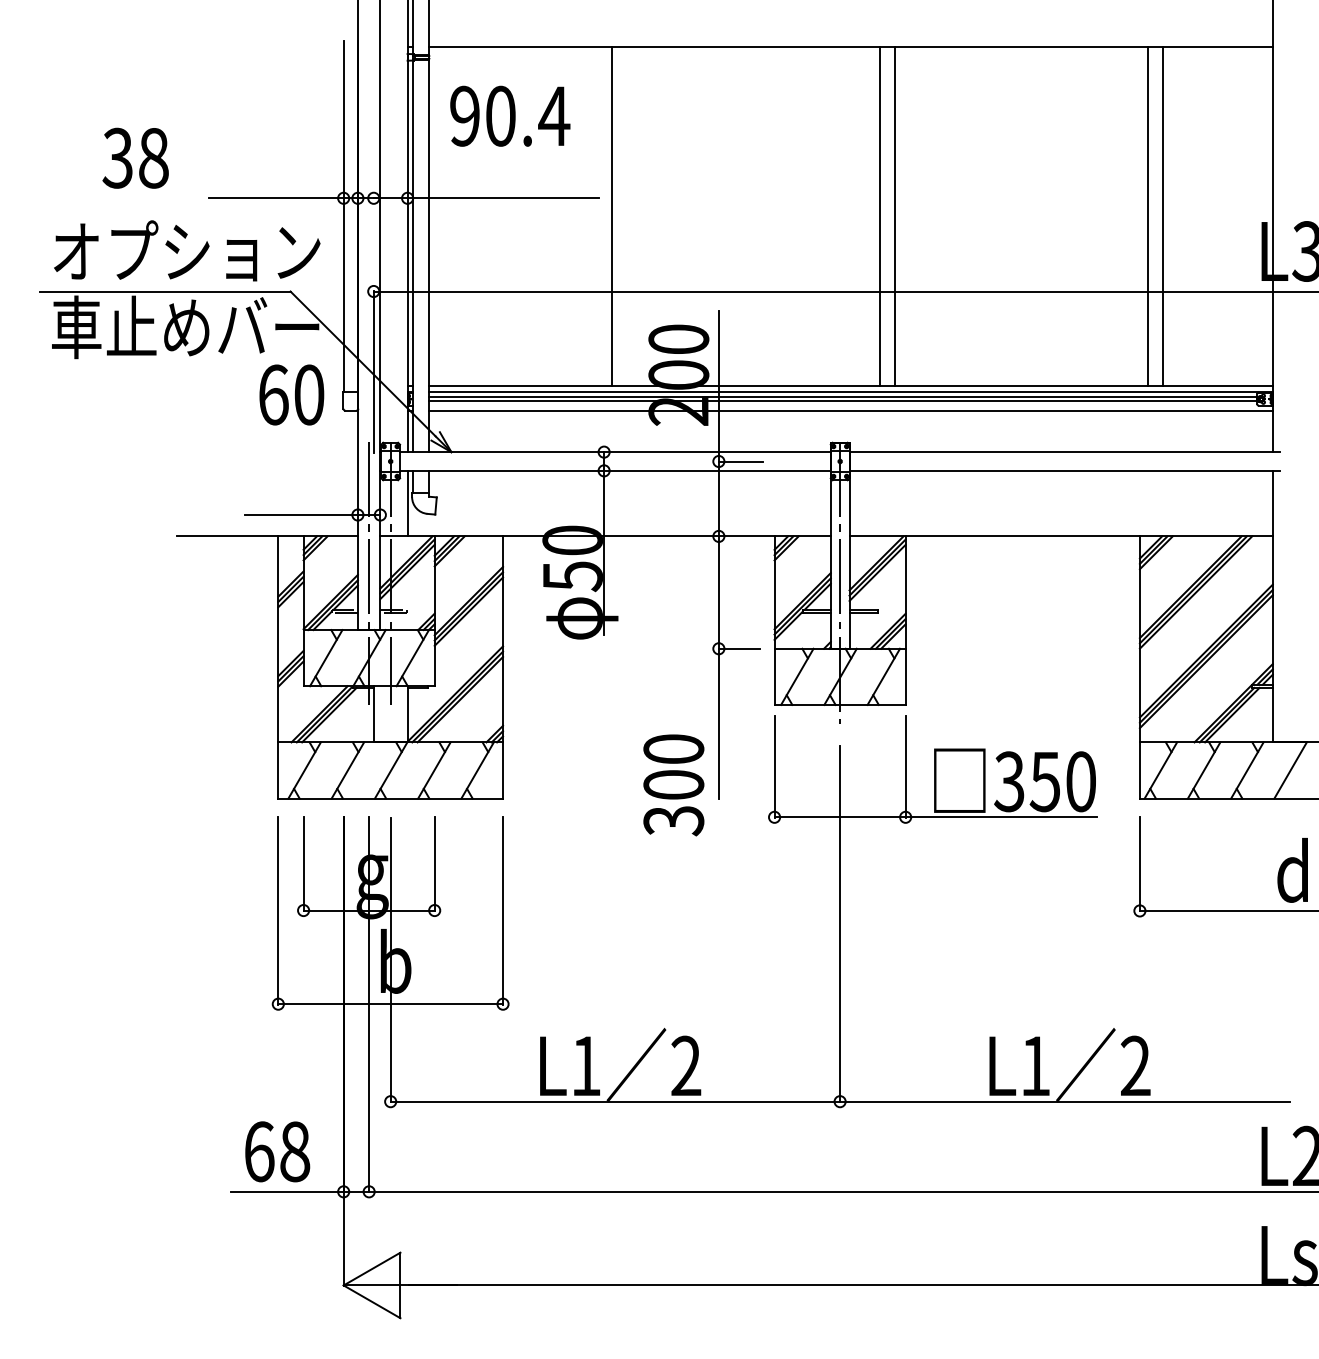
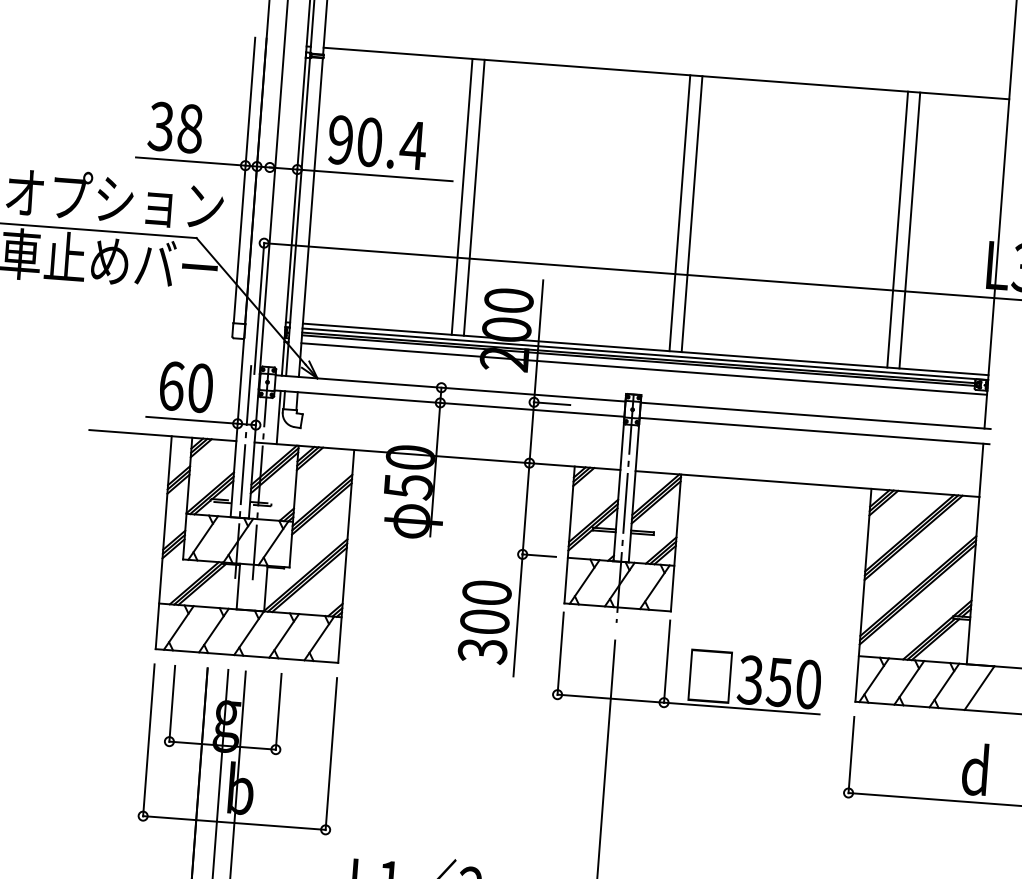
text: (510, 115) -> (377, 142), moved
text: (135, 157) -> (175, 127), moved
line: (626, 216) -> (474, 197), added
text: (291, 394) -> (186, 386), moved
text: (673, 785) -> (484, 622), moved

